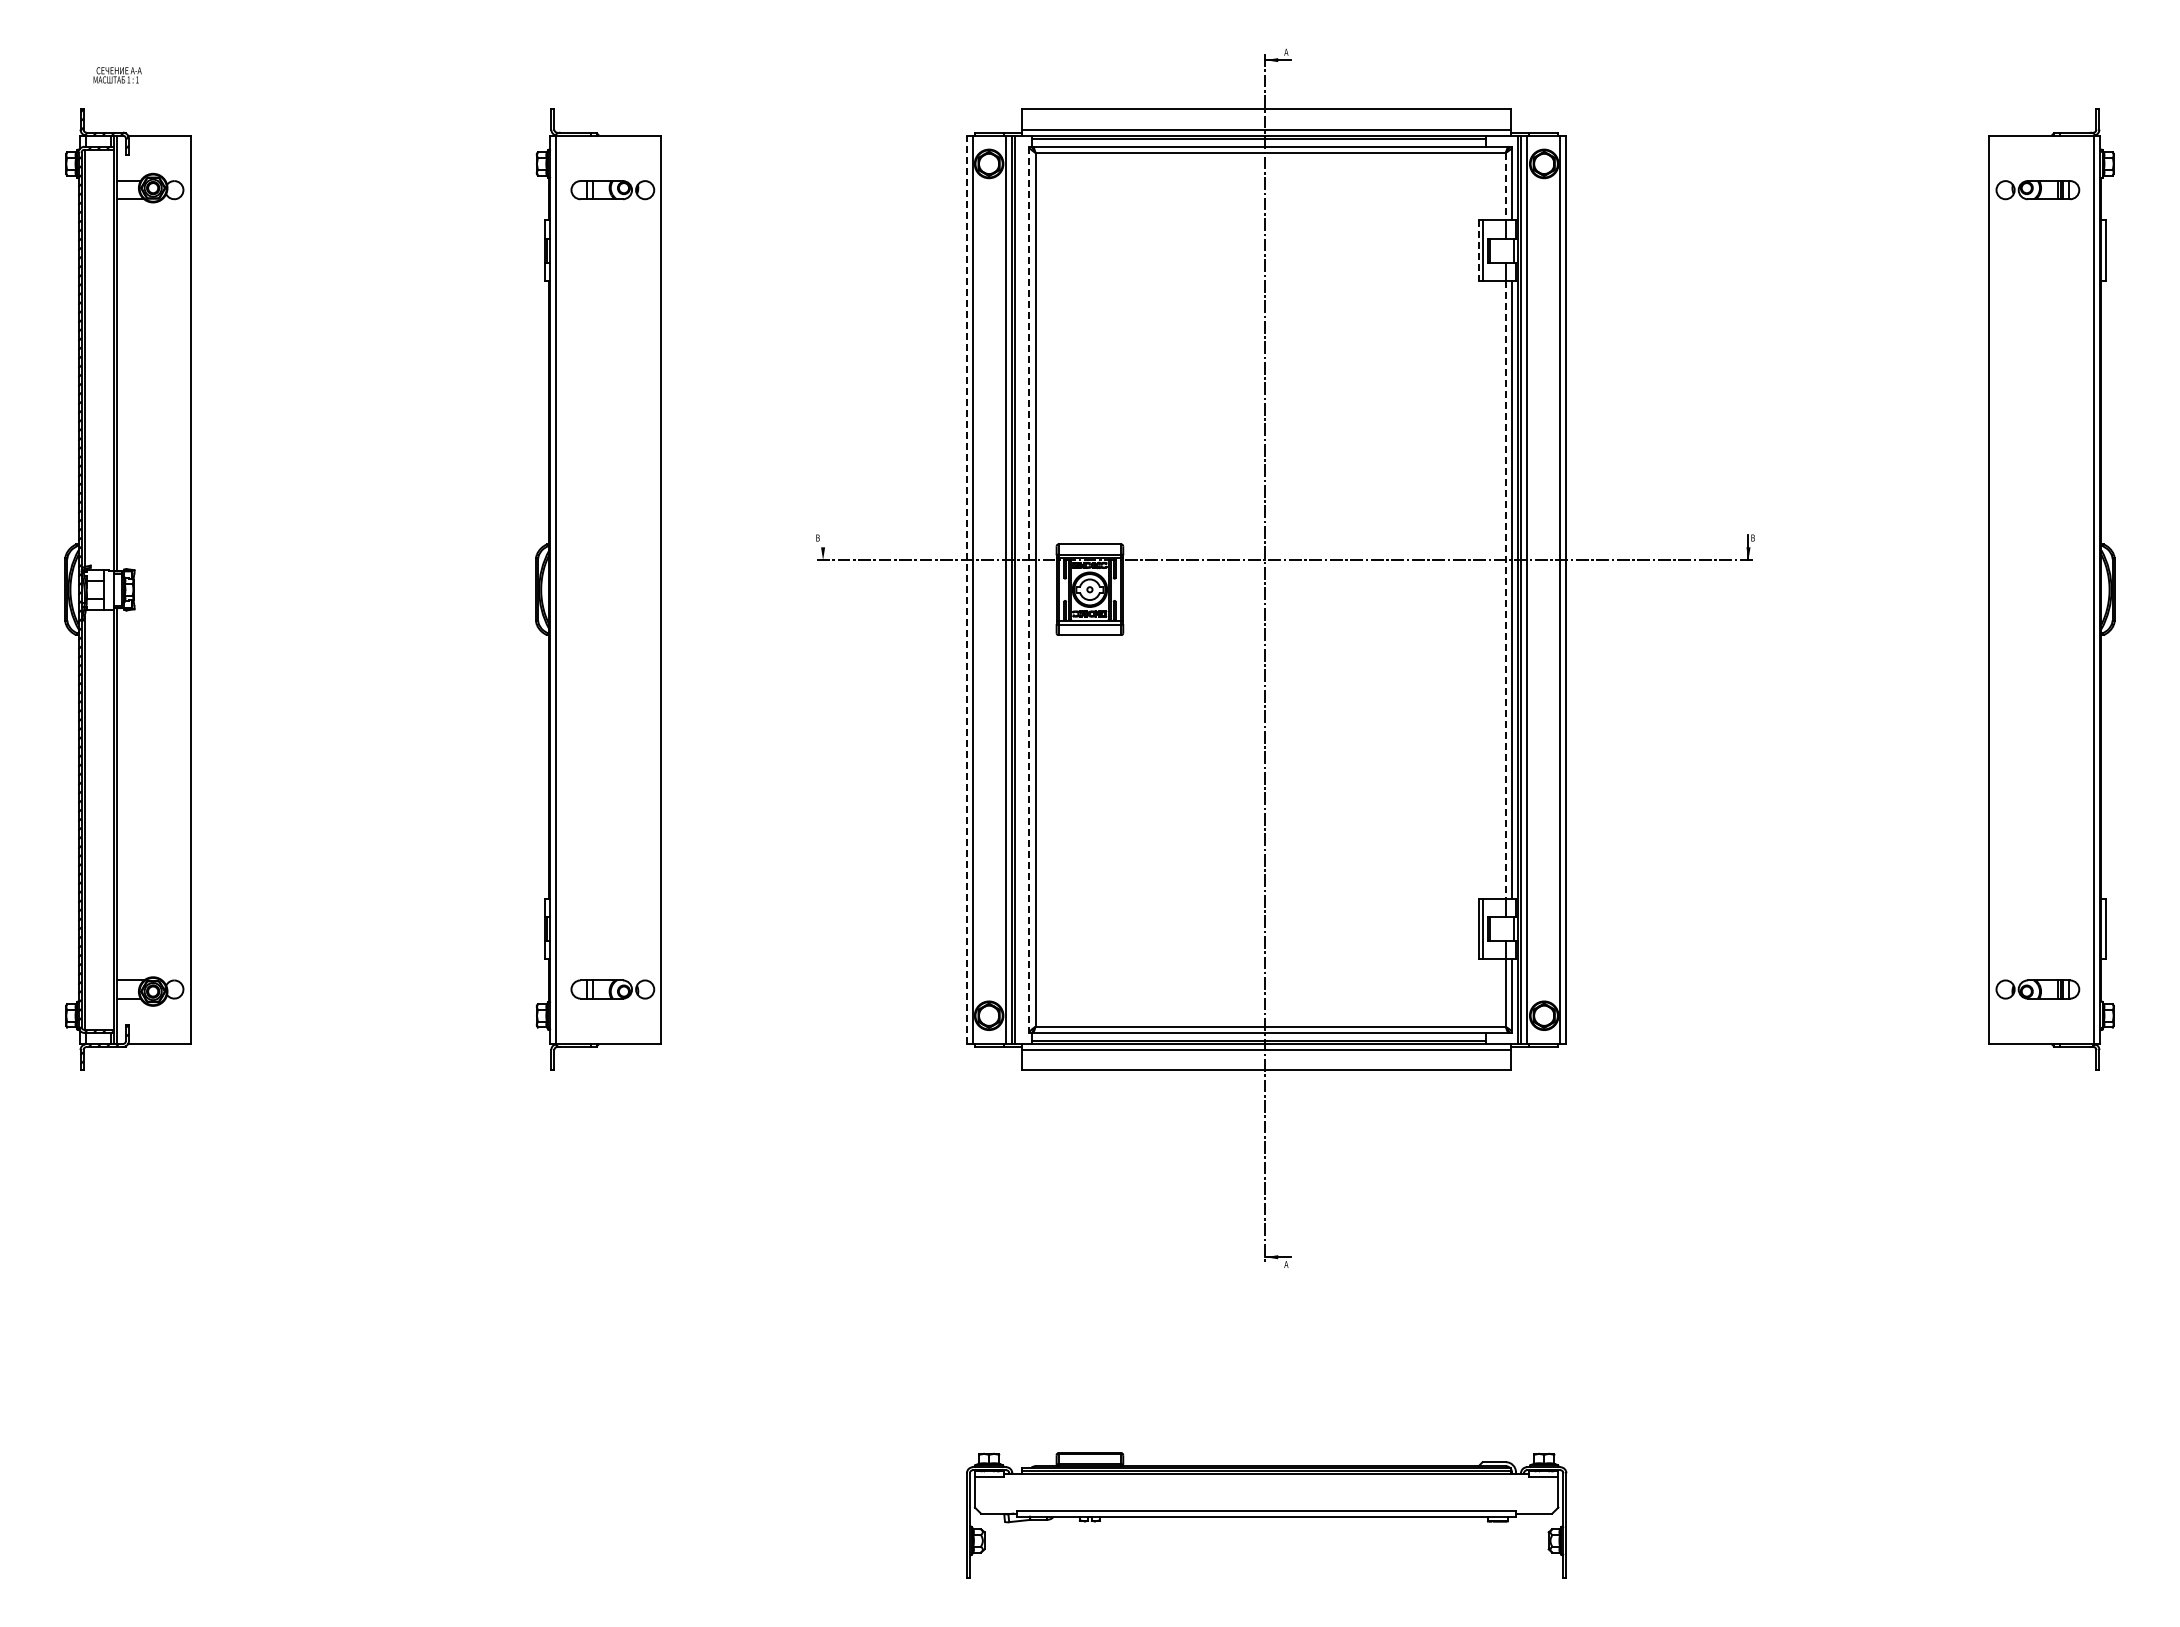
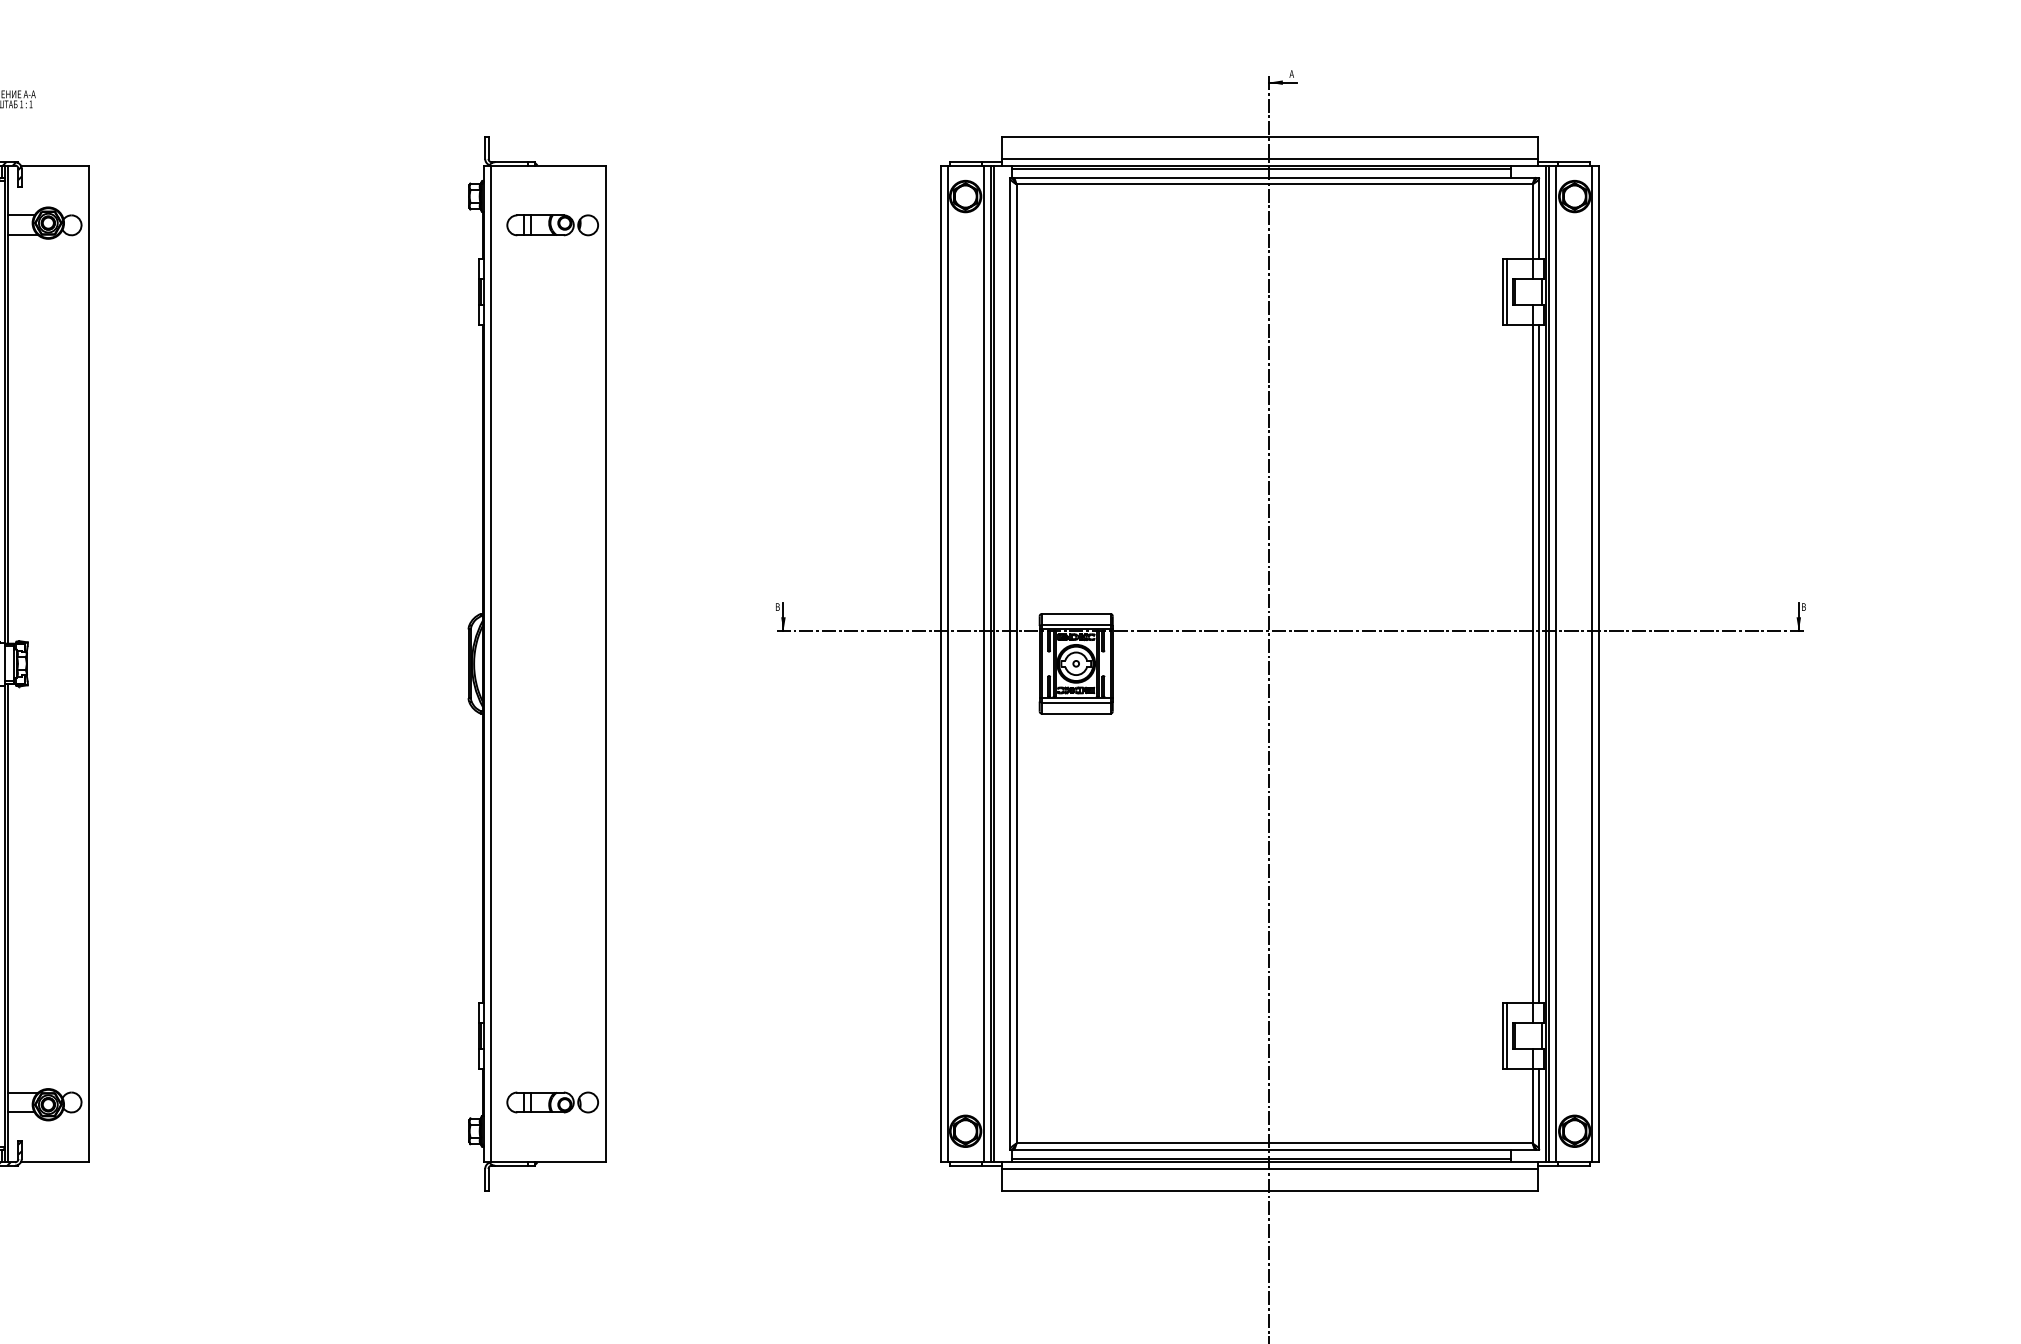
line: (1505, 186) -> (1532, 221), dashed -> solid
line: (1478, 251) -> (1502, 292), dashed -> solid
line: (823, 547) -> (783, 617), added
line: (966, 589) -> (940, 663), dashed -> solid
line: (1505, 589) -> (1532, 663), dashed -> solid
line: (1029, 590) -> (1009, 664), dashed -> solid

